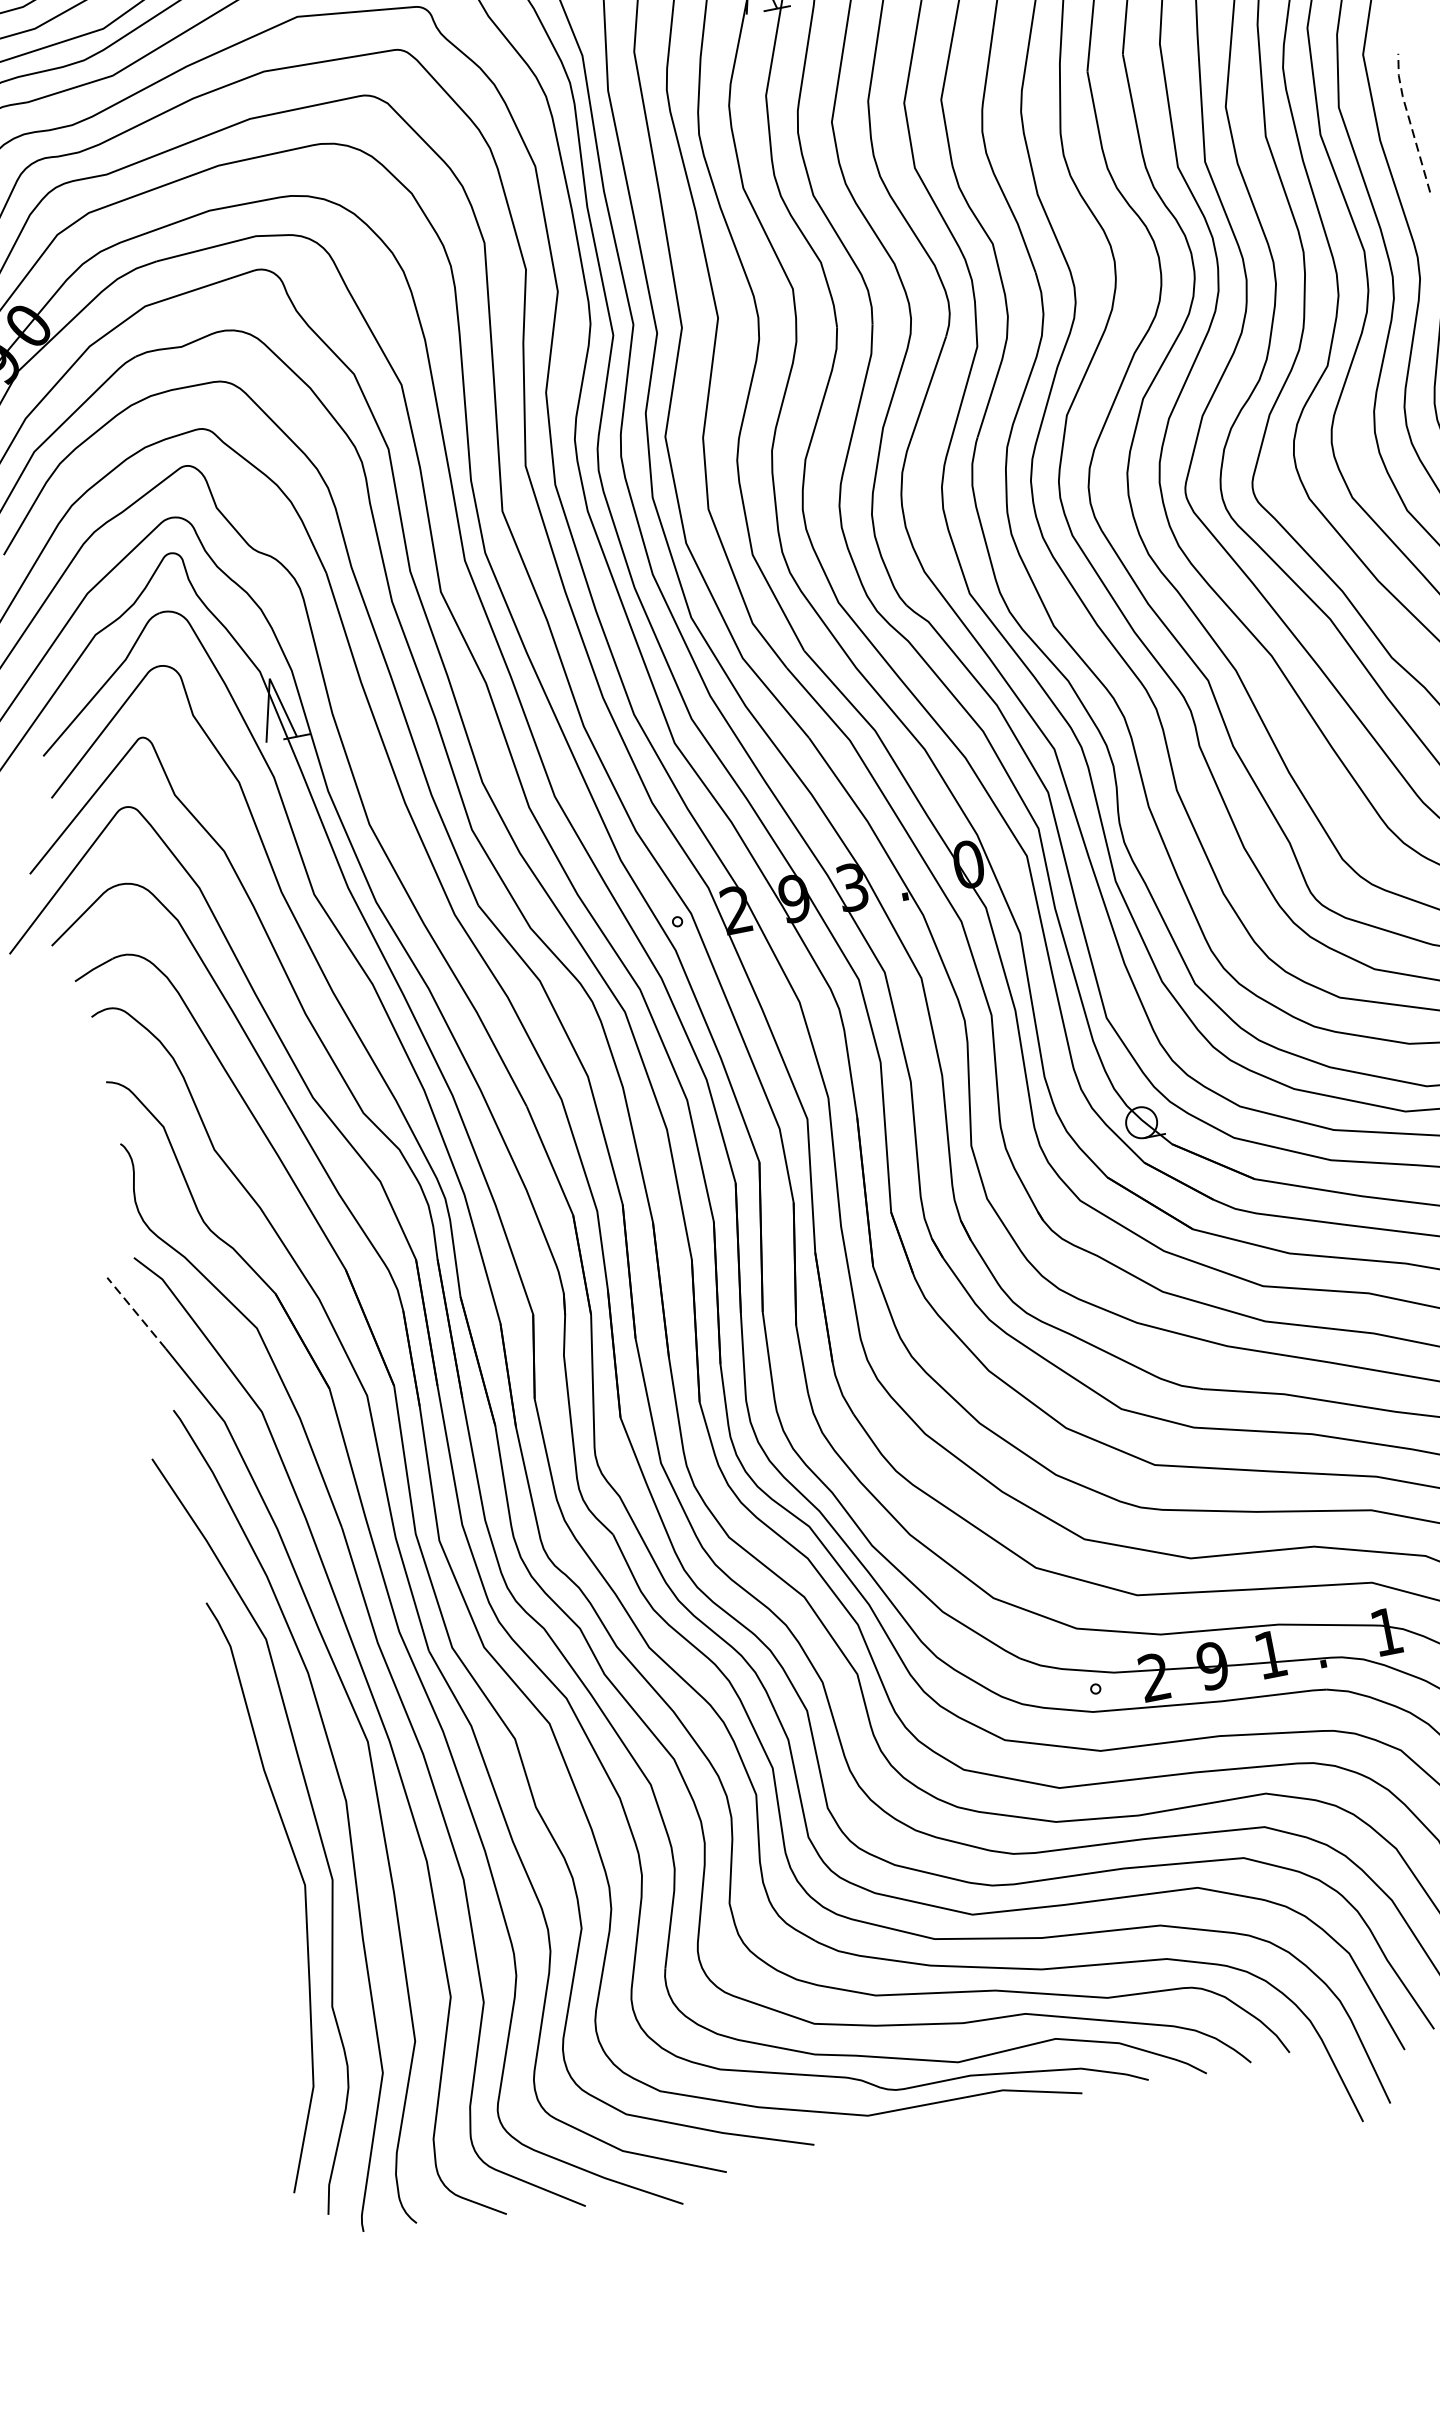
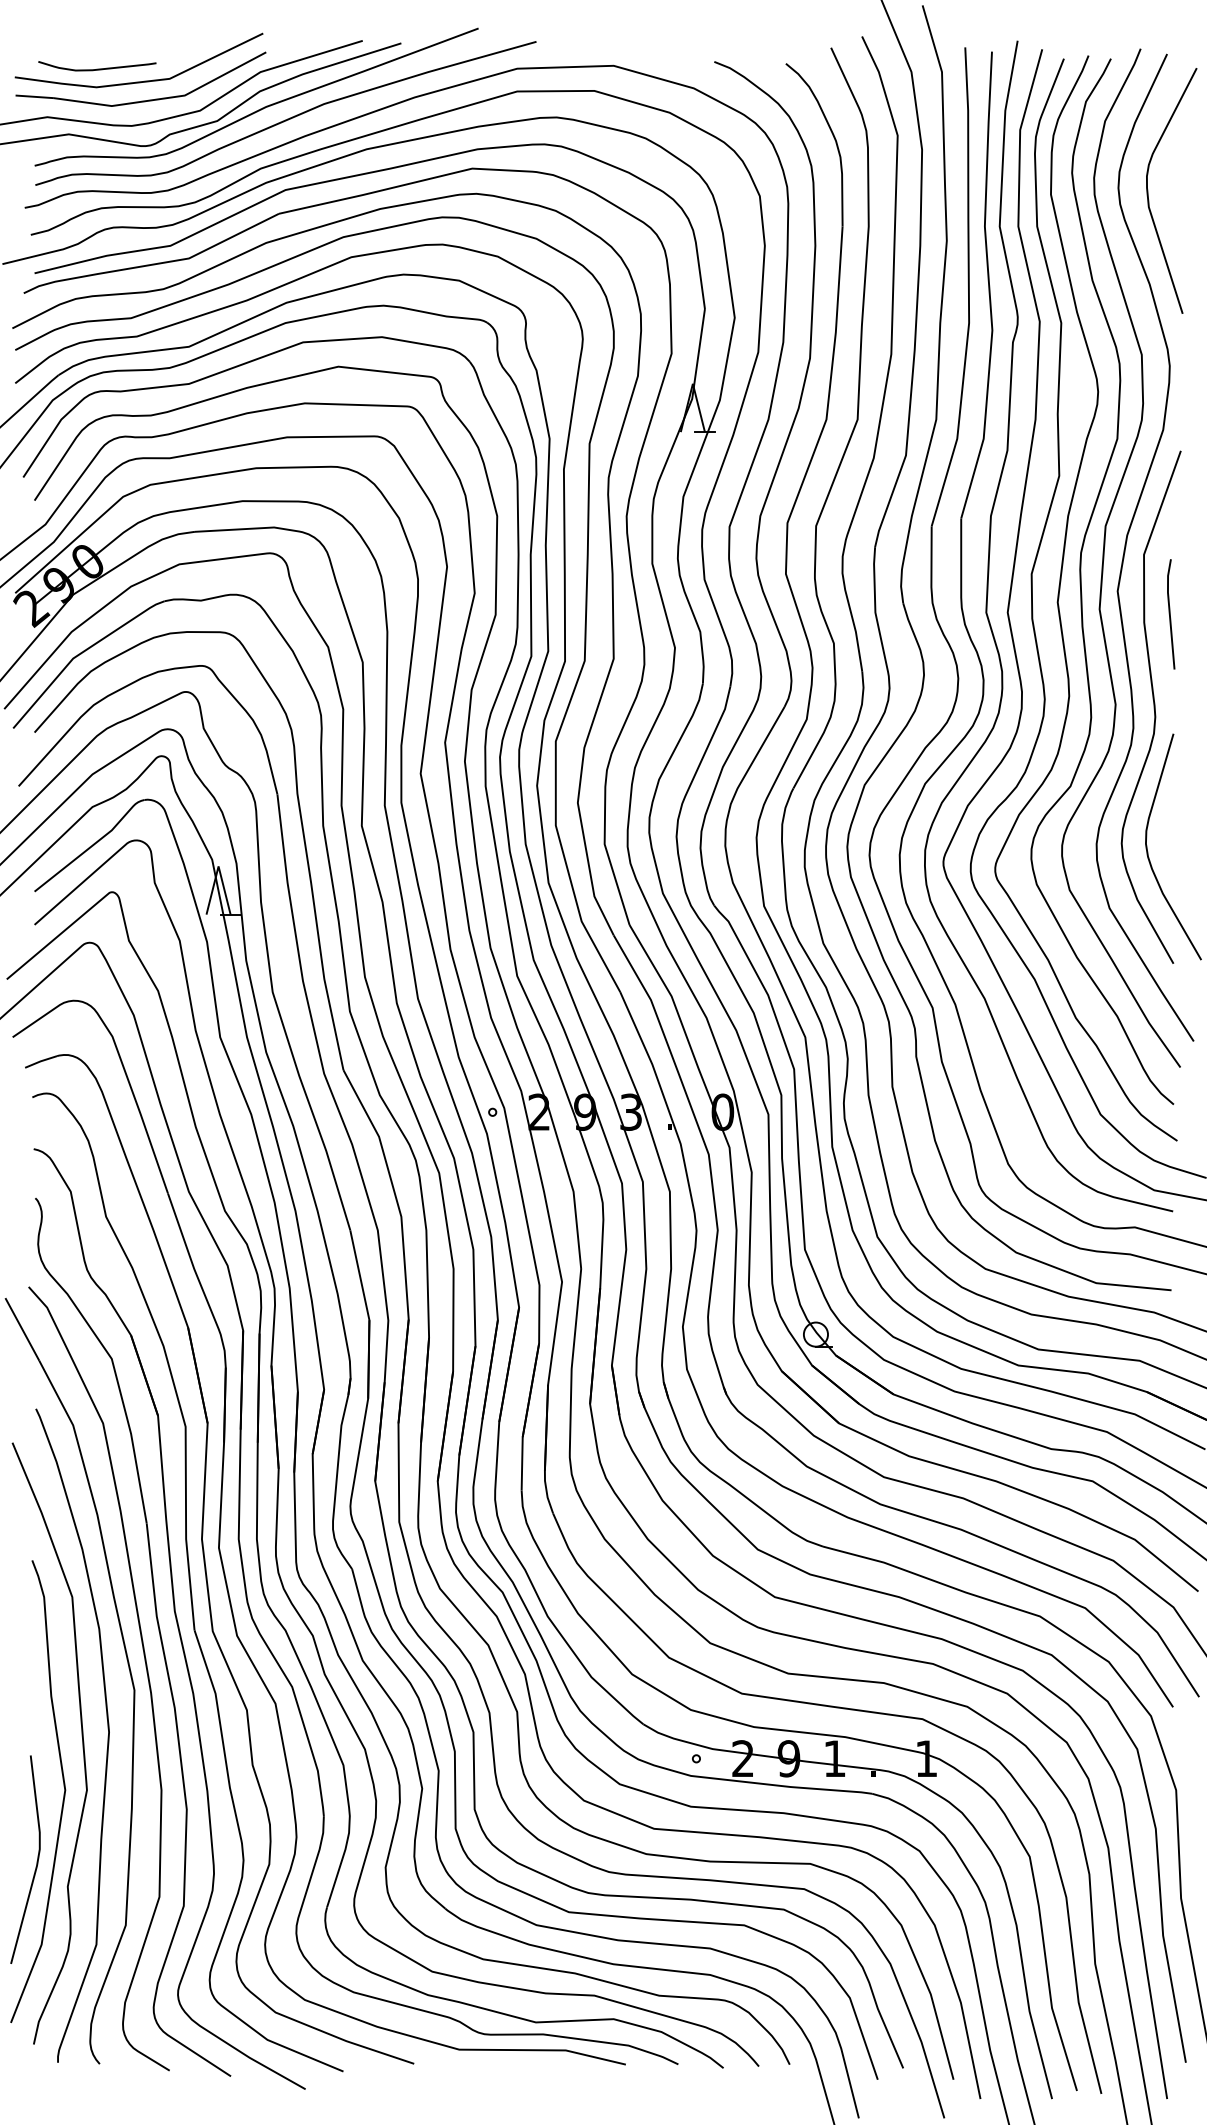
line: (1409, 122) -> (1169, 613), dashed -> solid
line: (136, 1313) -> (22, 1329), dashed -> solid
curve: (286, 1982) -> (36, 1861), added

